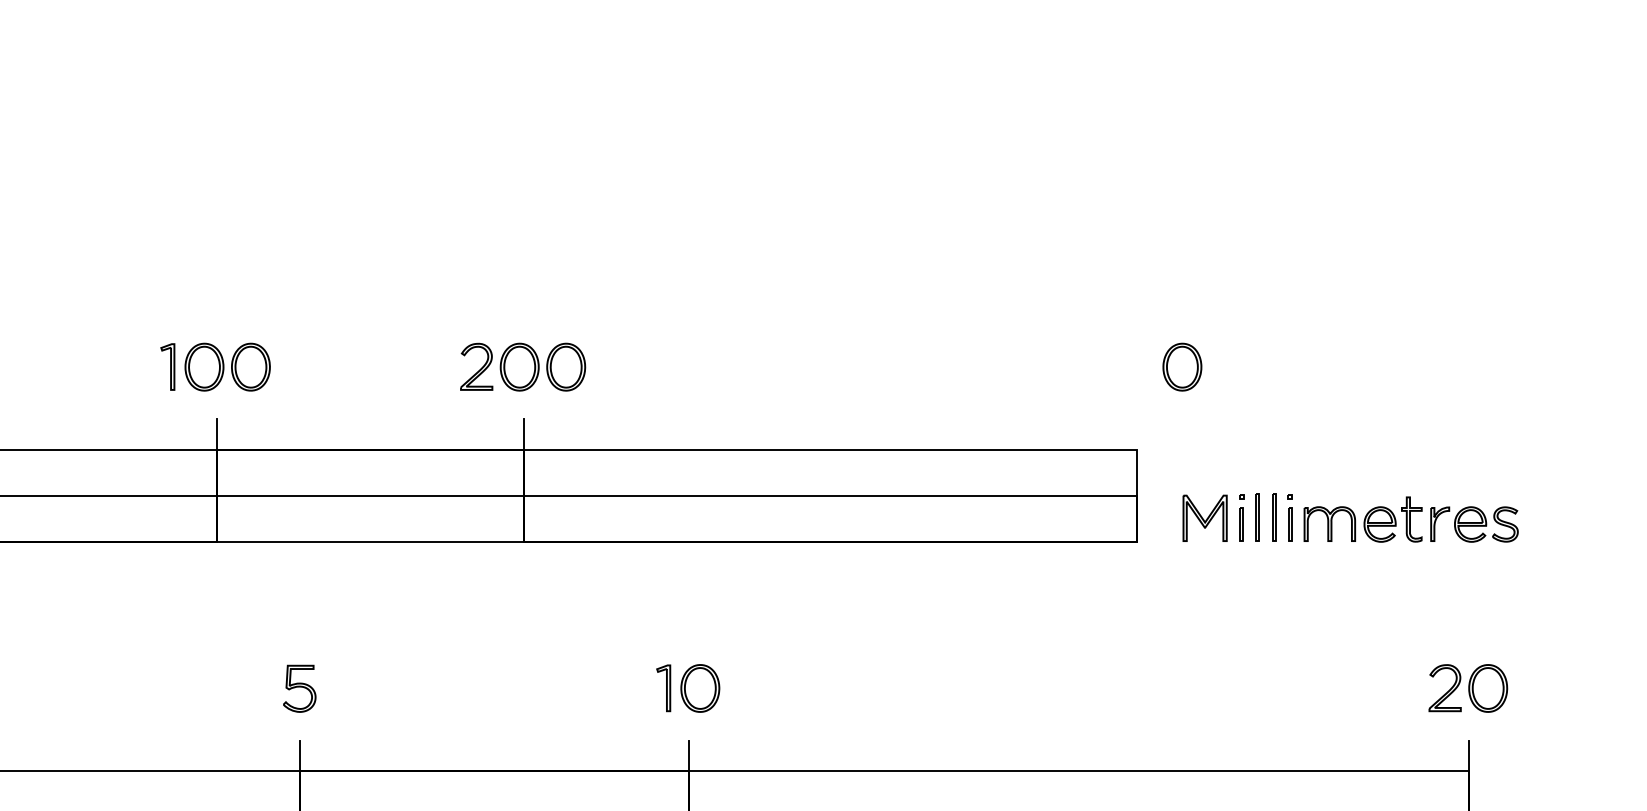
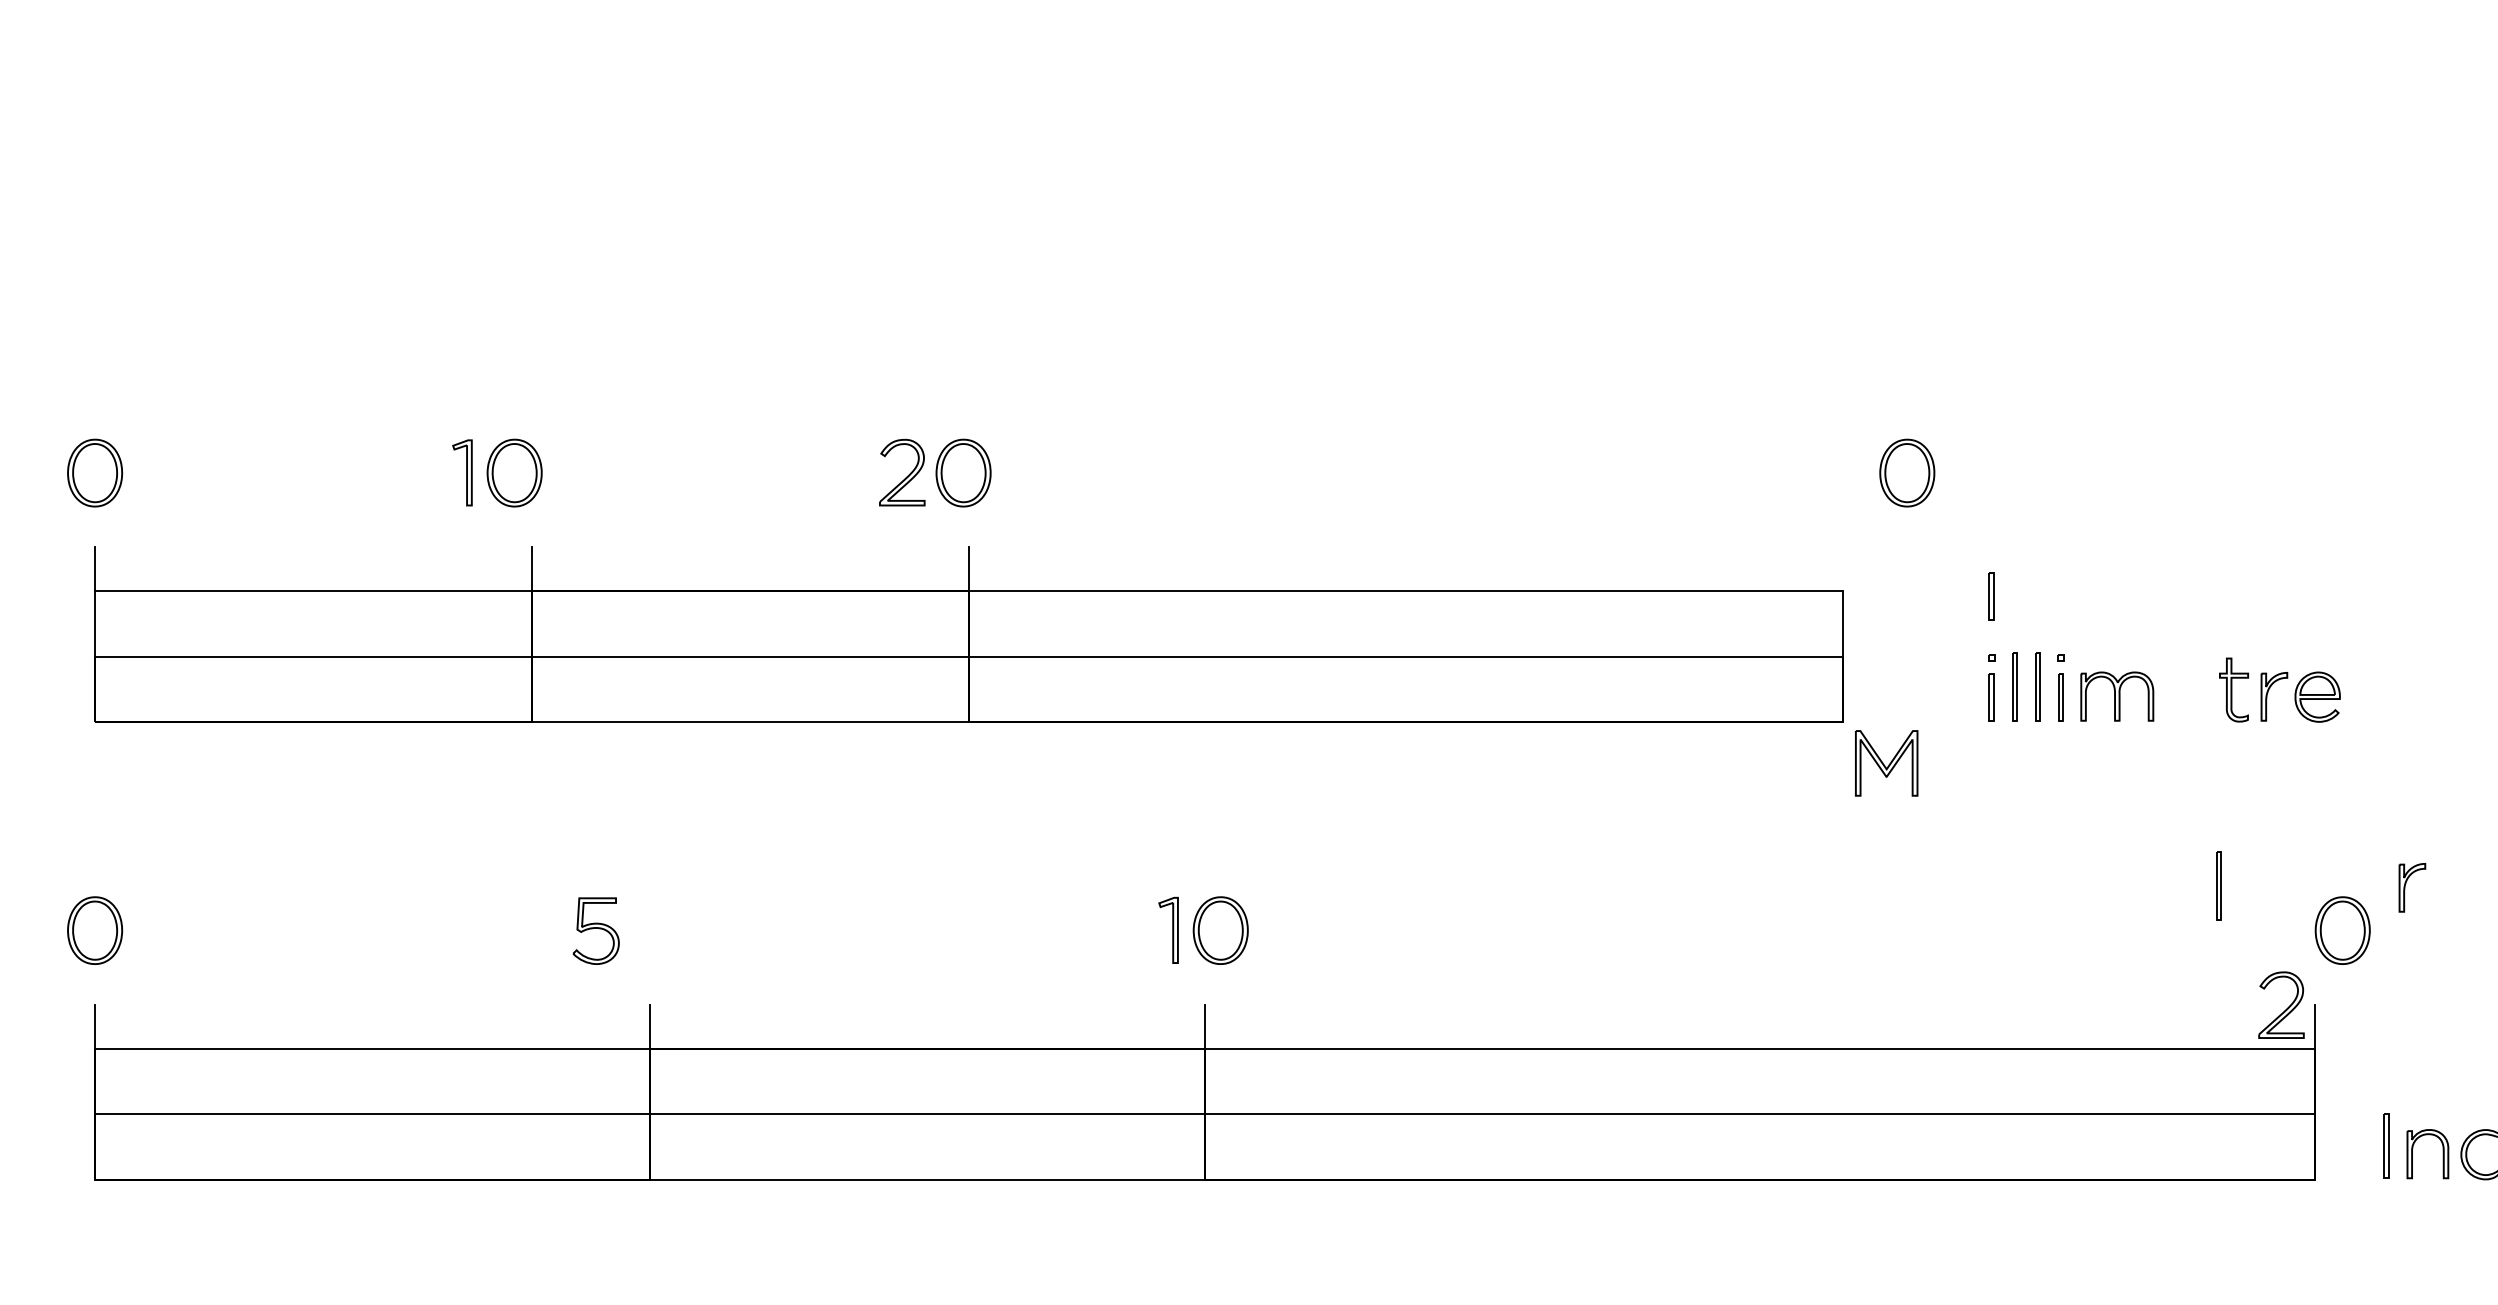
part: (250, 366) -> (580, 472), removed
part: (566, 366) -> (1029, 472), removed
part: (1241, 453) -> (1991, 596), added
part: (1205, 518) -> (1886, 763), moved
part: (1379, 524) -> (2188, 696), removed
part: (1504, 524) -> (2366, 696), removed
part: (1400, 656) -> (2218, 885), added
part: (1532, 656) -> (2406, 884), added
part: (299, 688) -> (595, 930), moved
part: (1448, 690) -> (2286, 1008), moved

